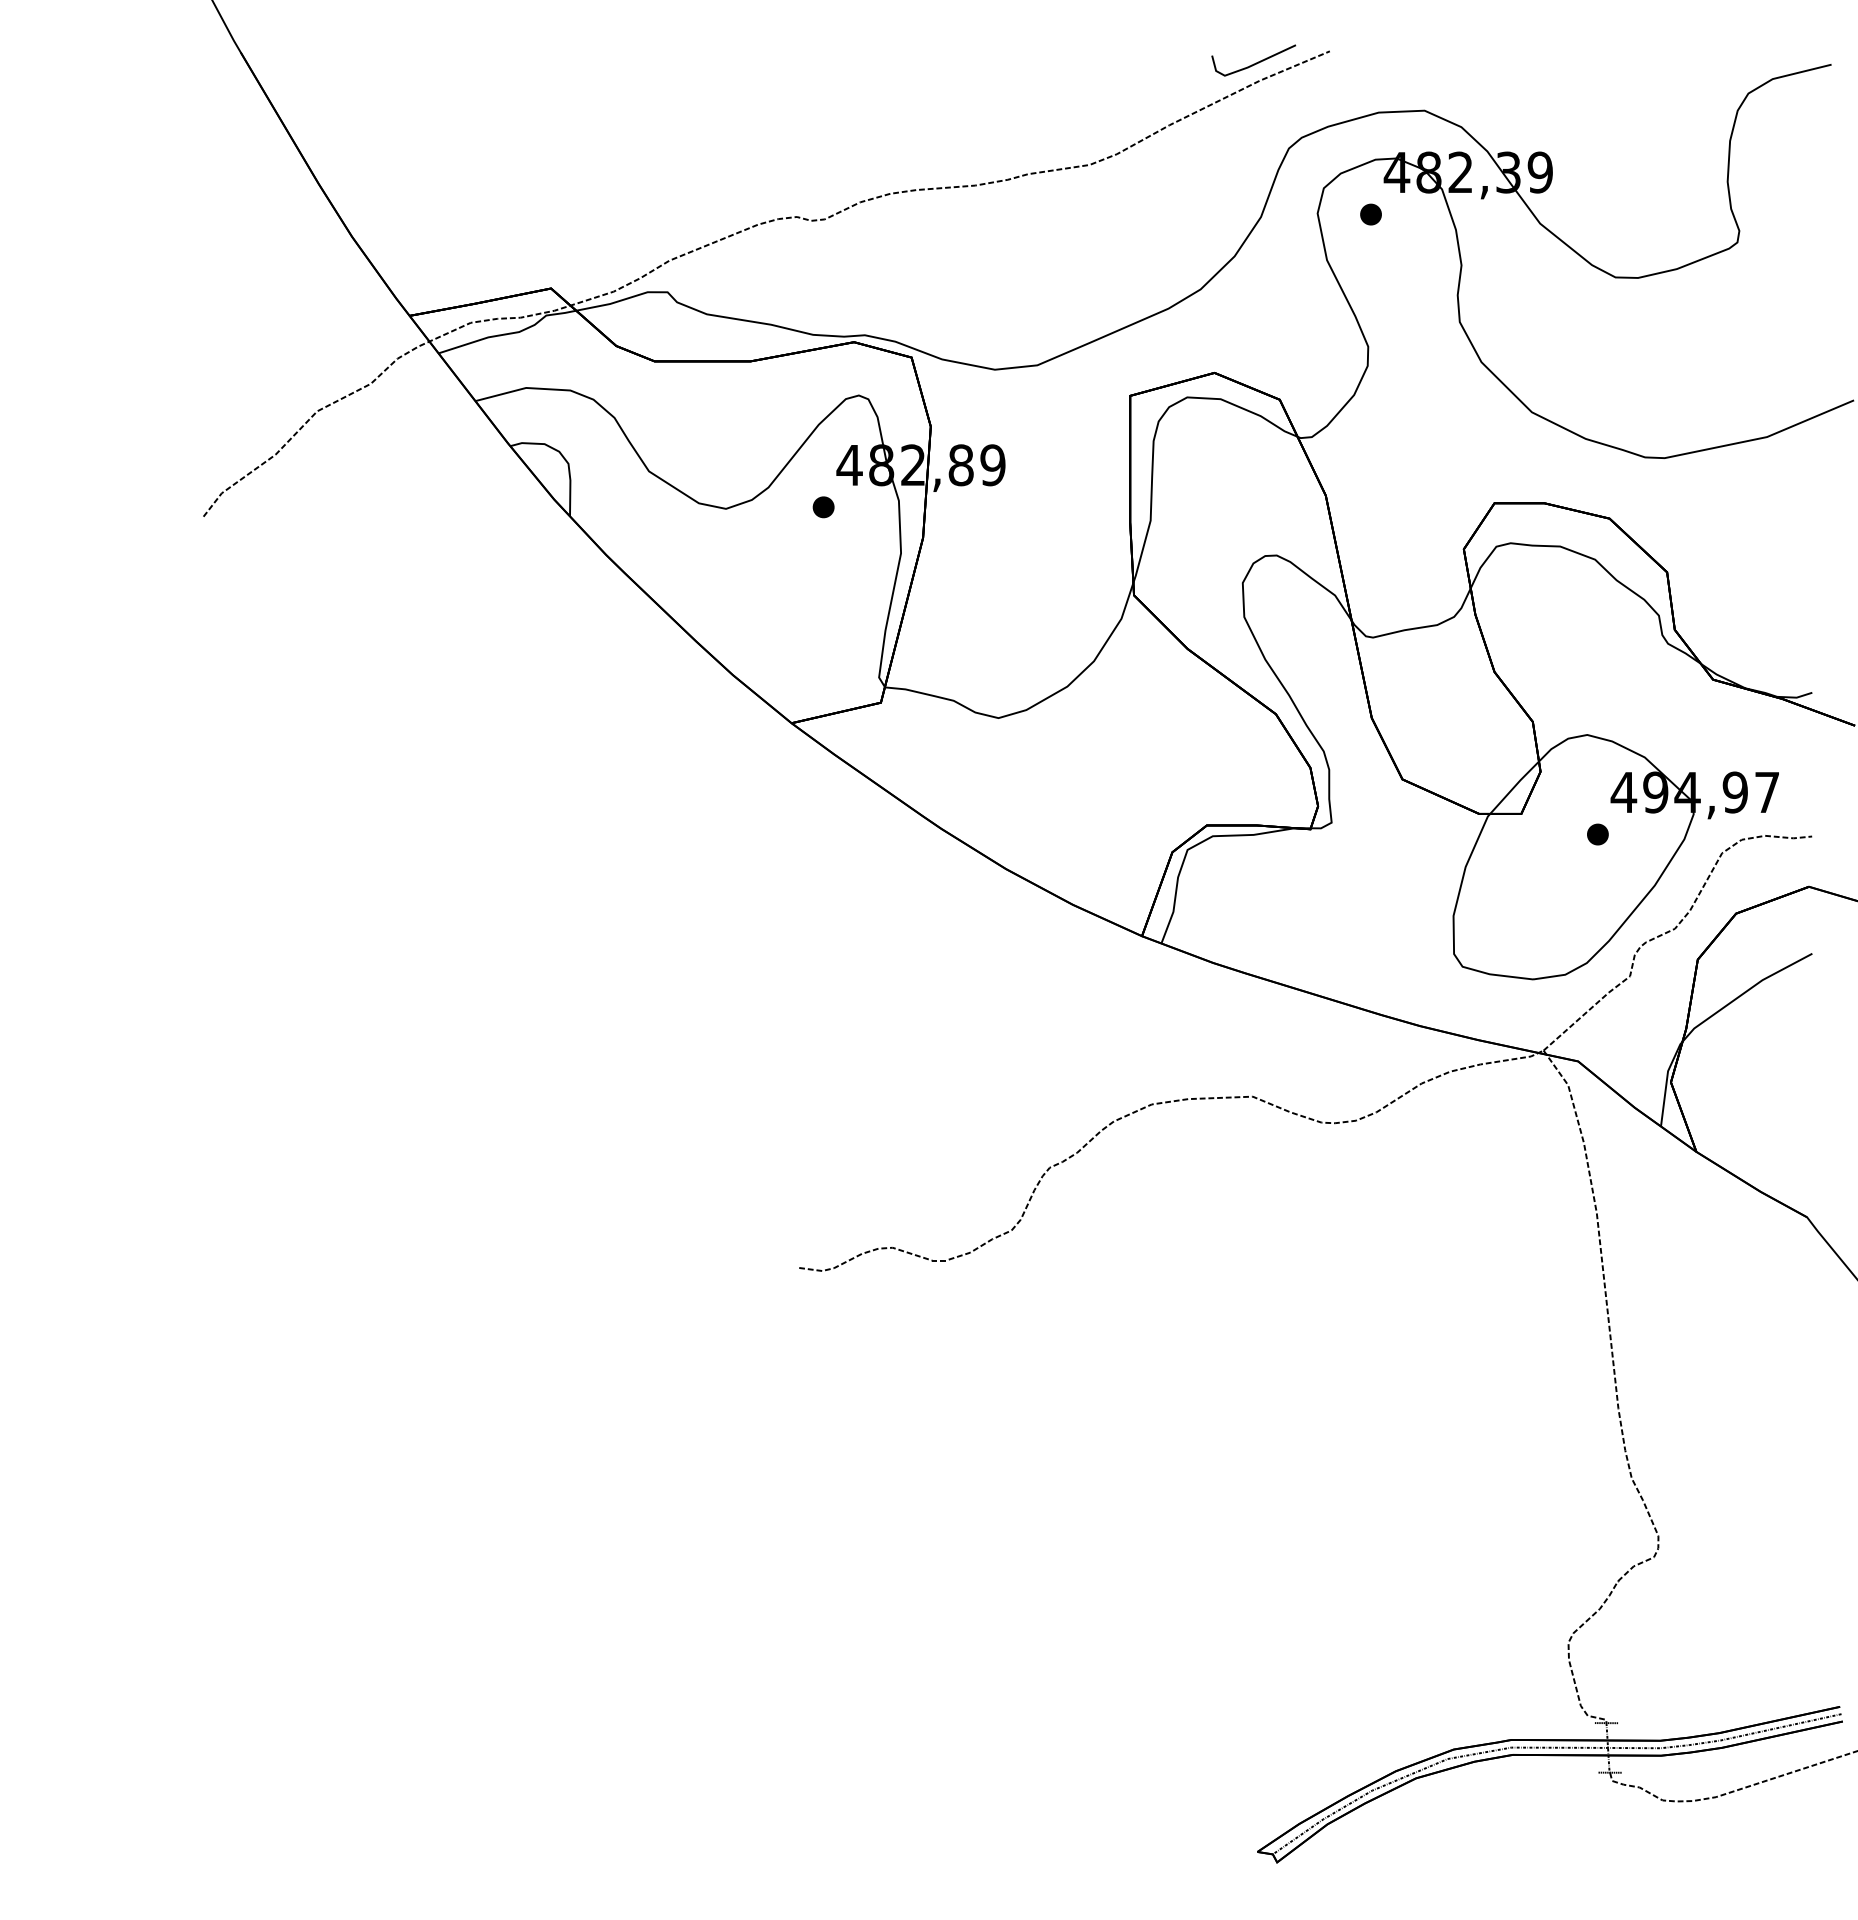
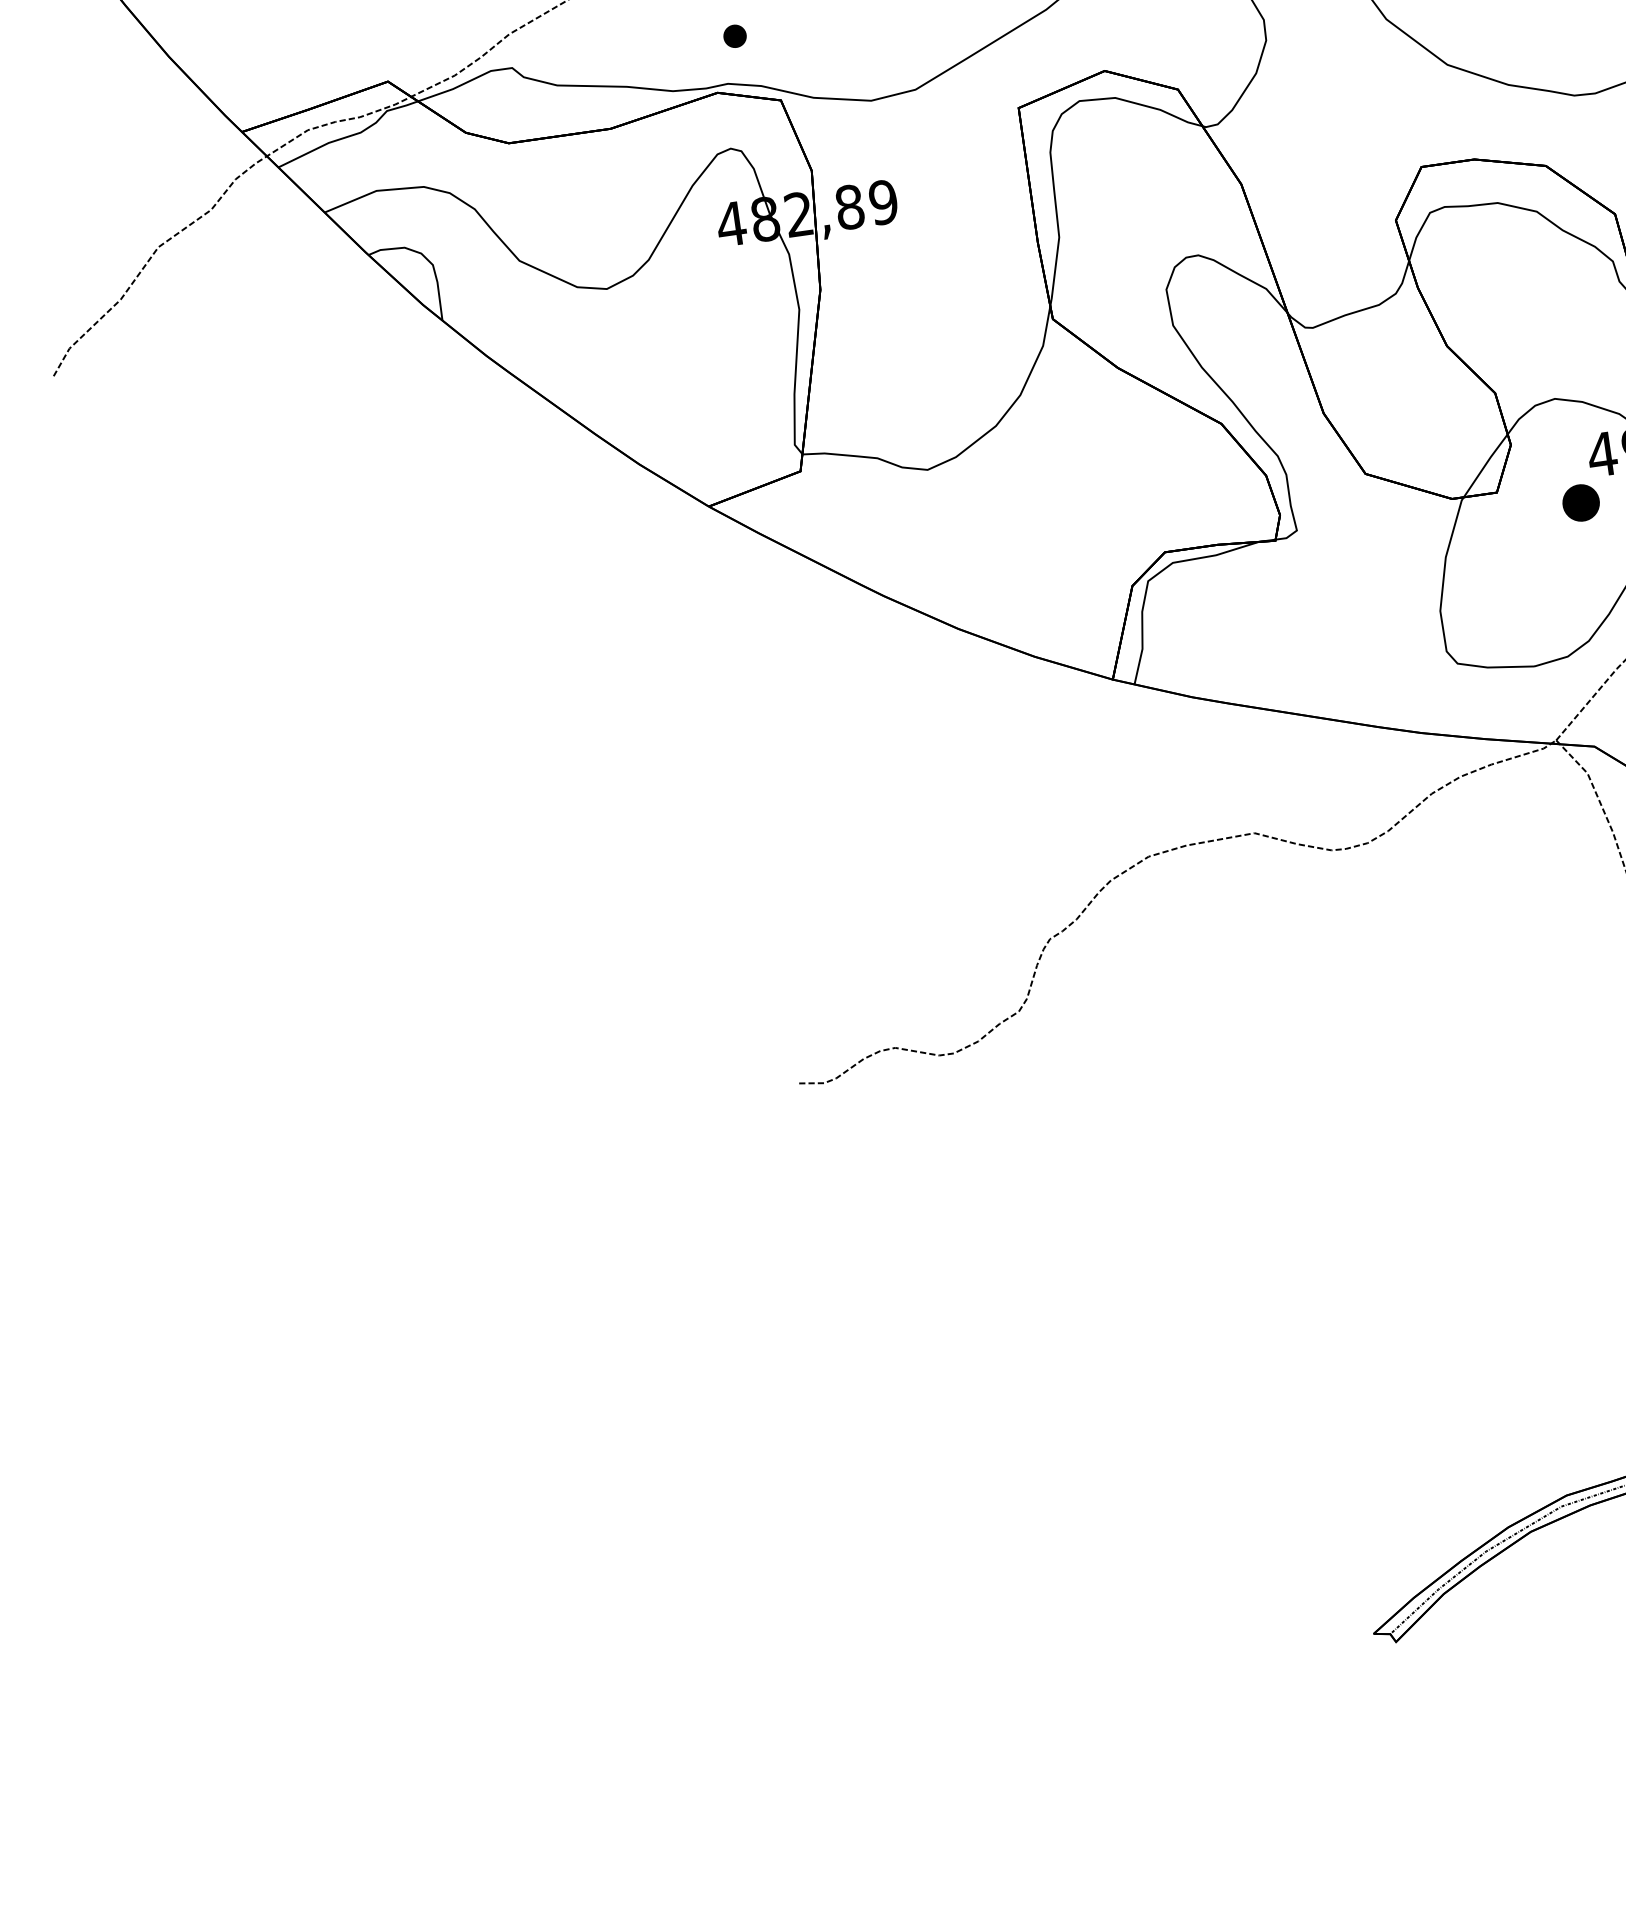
part: (823, 507) -> (734, 36), moved
part: (1597, 834) -> (1580, 502), size x1.6

